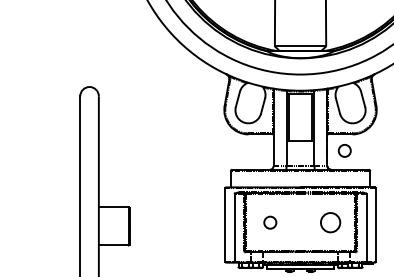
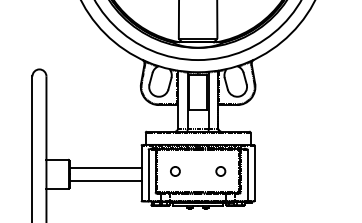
circle: (344, 150) -> (231, 117), removed
line: (177, 217) -> (105, 167), added
circle: (330, 222) -> (220, 171), size x0.62
line: (177, 234) -> (105, 180), added

